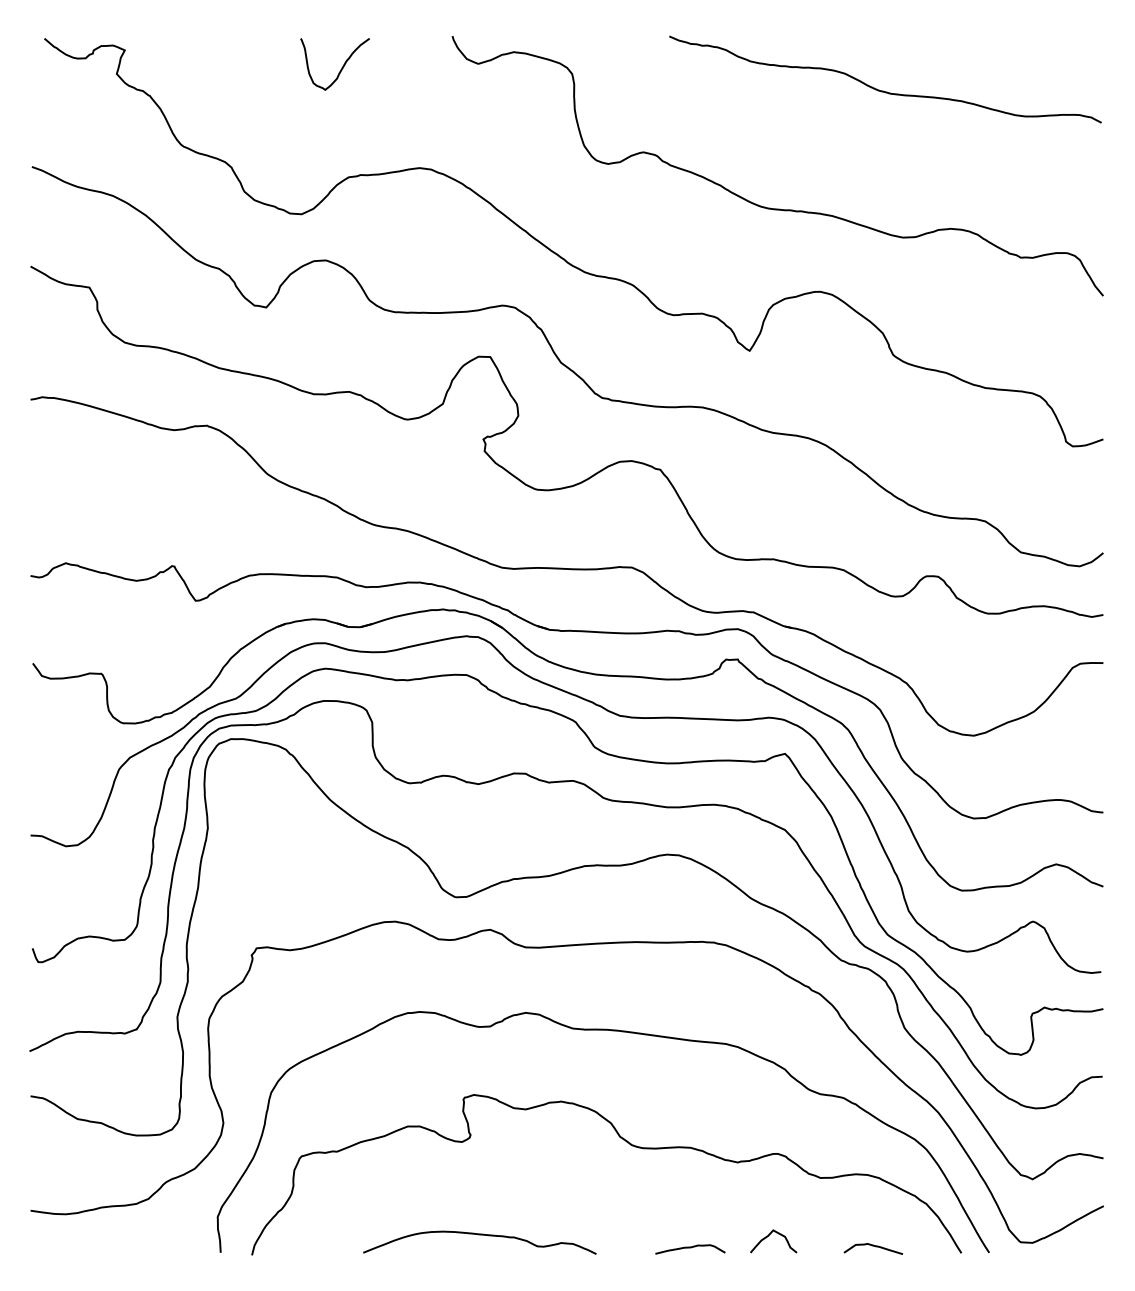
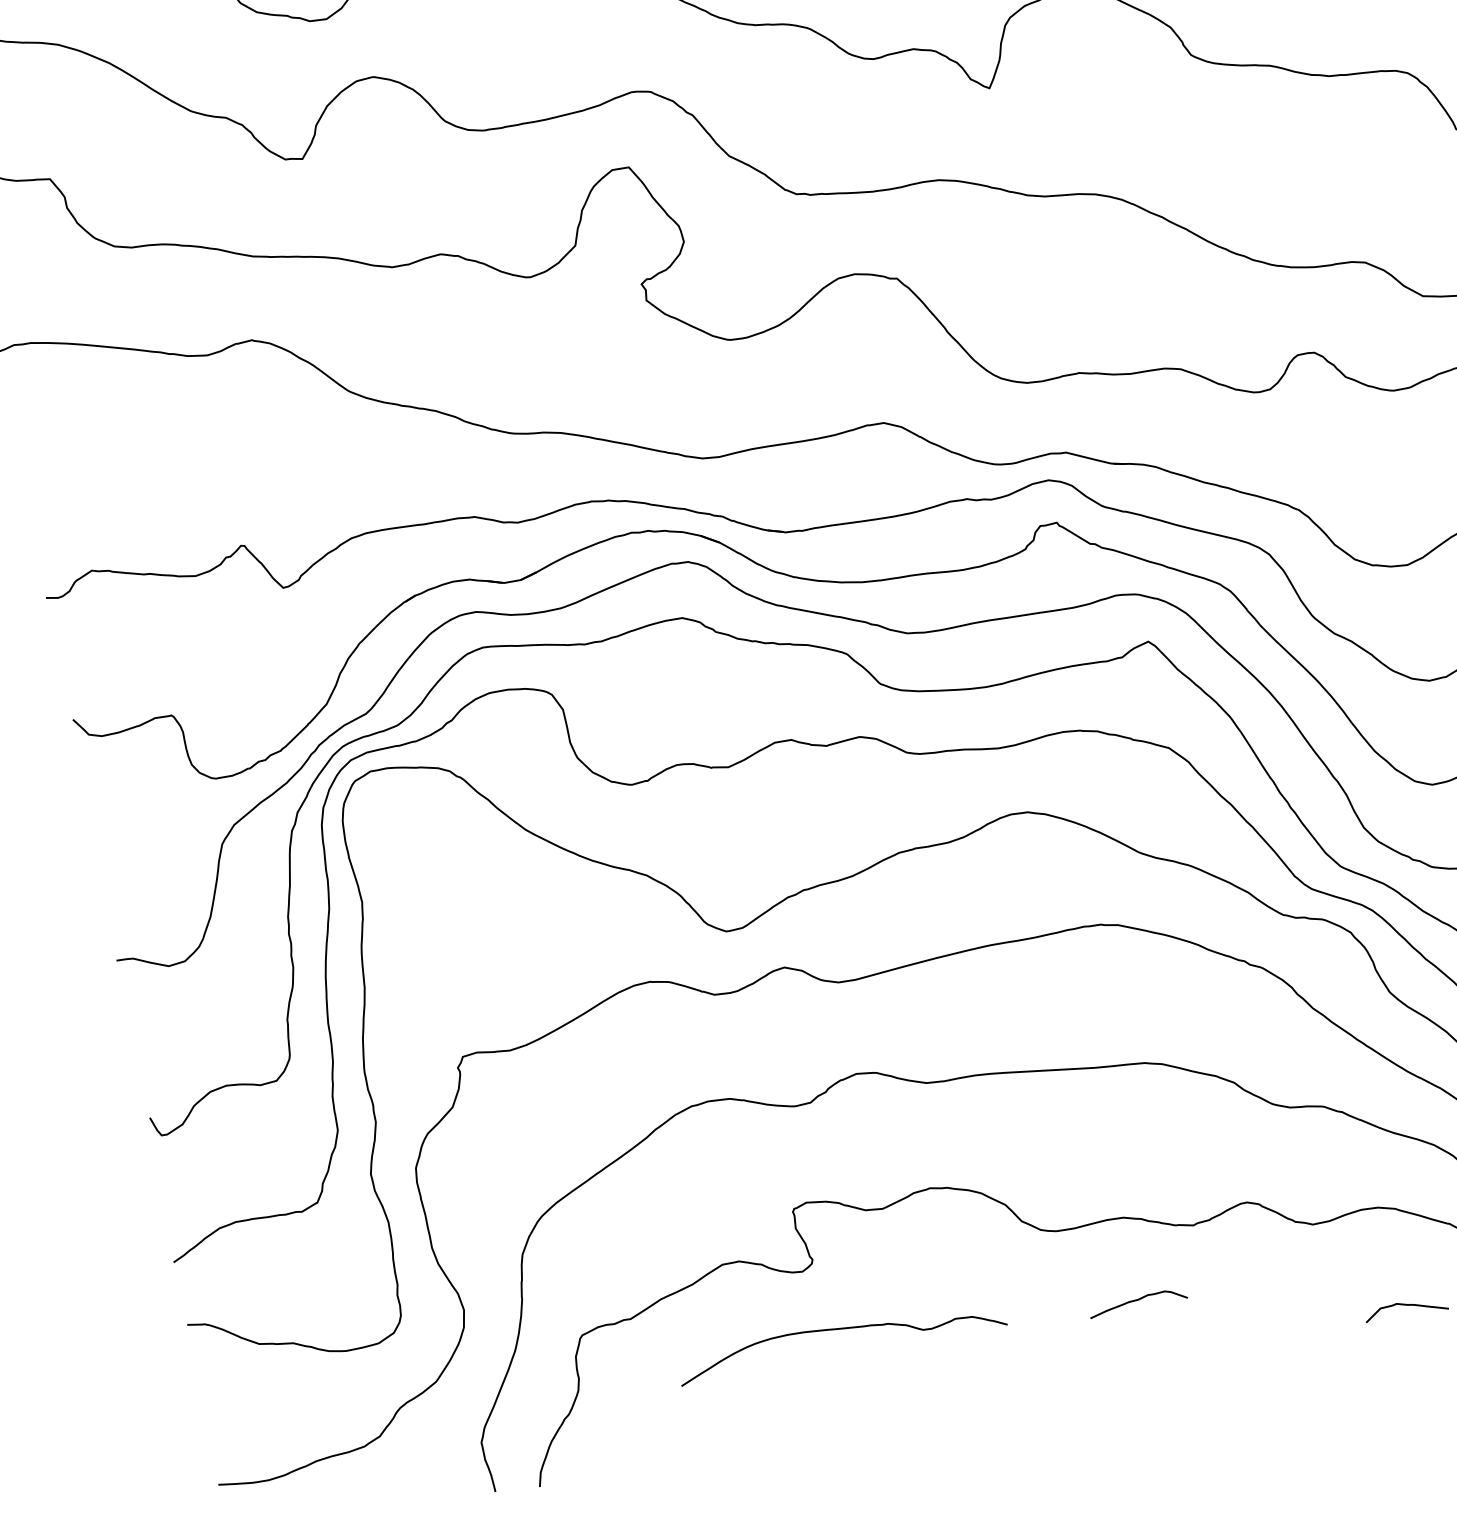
curve: (479, 1235) -> (839, 1330), moved
curve: (768, 1236) -> (1256, 1320), removed
curve: (690, 1248) -> (1138, 1301), moved

